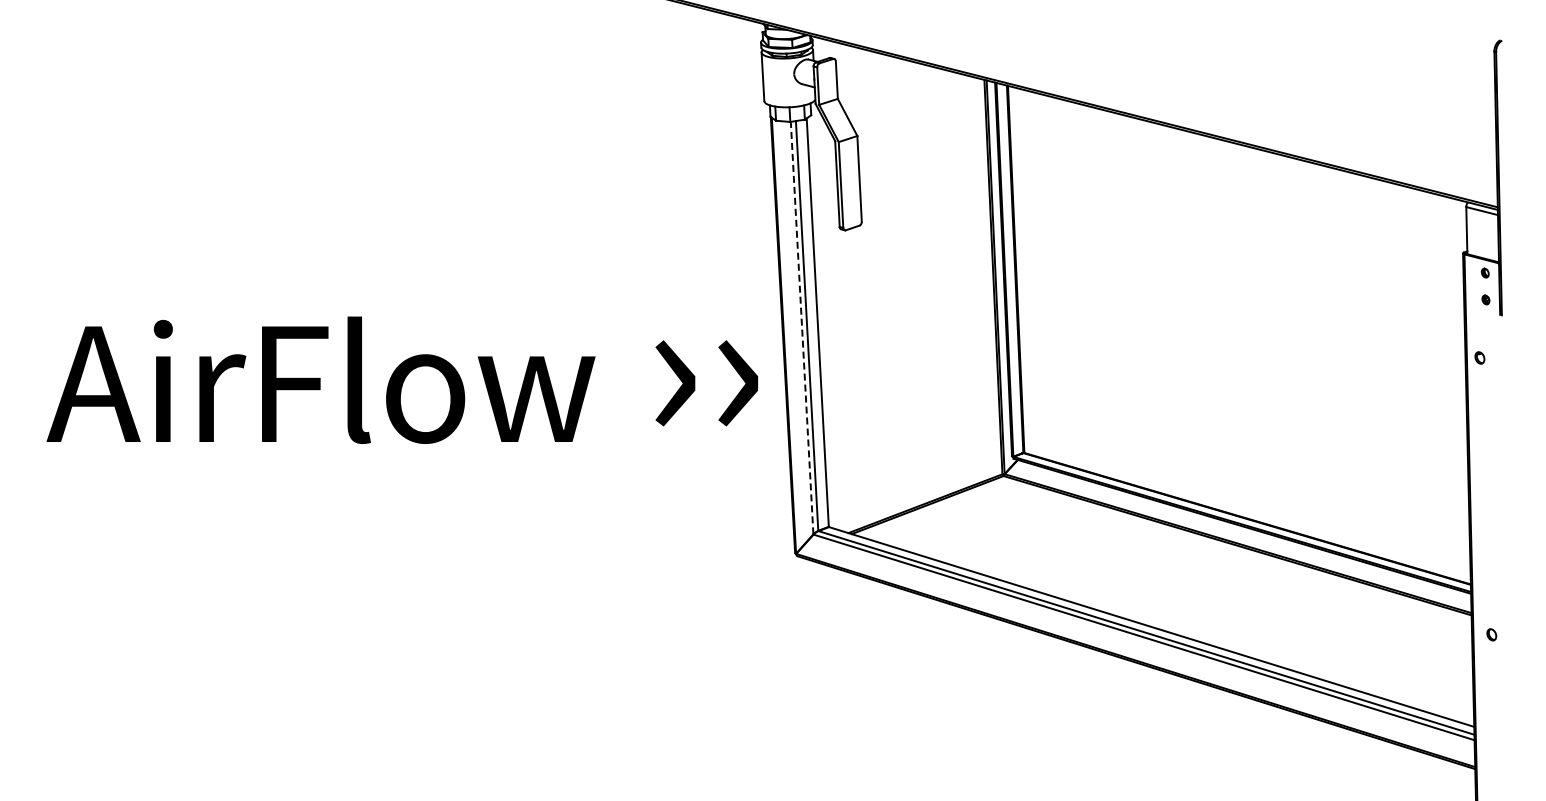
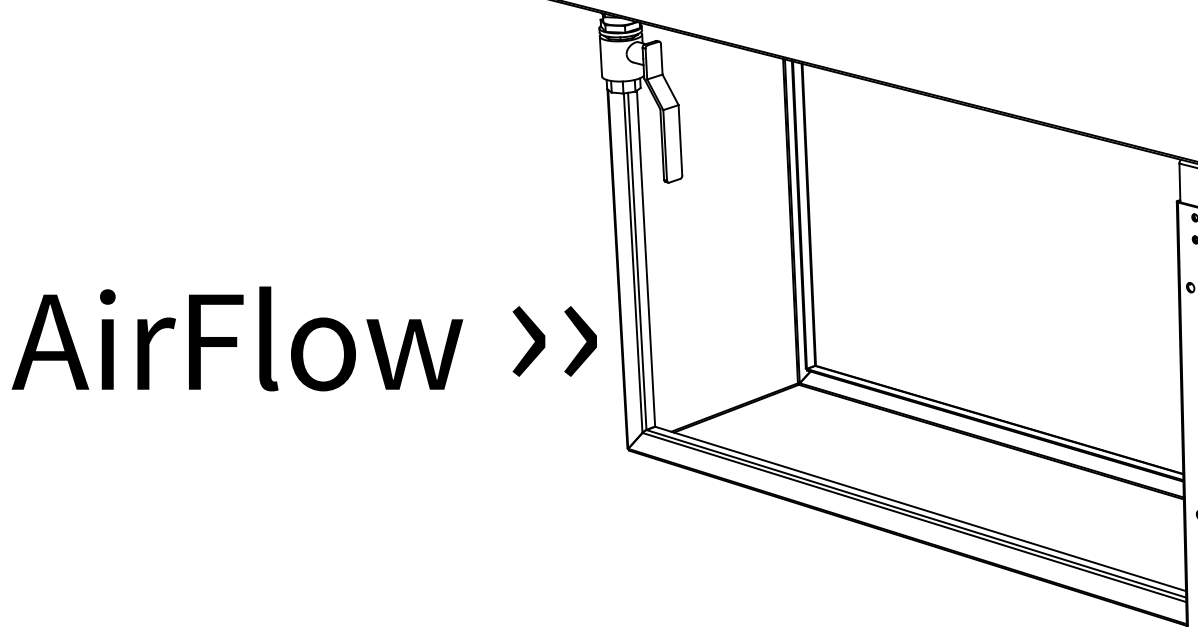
line: (802, 328) -> (633, 263), dashed -> solid
text: (402, 379) -> (304, 338), moved

